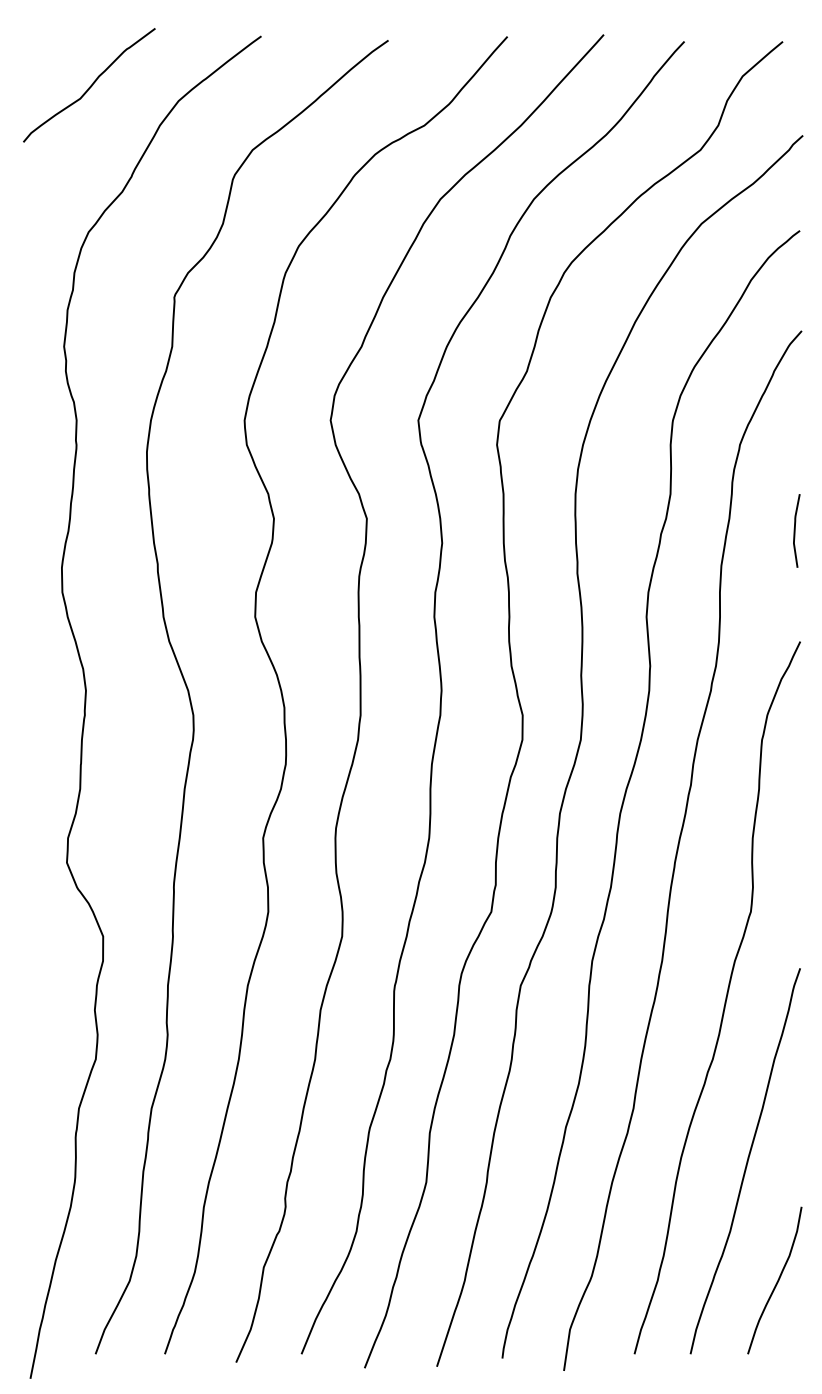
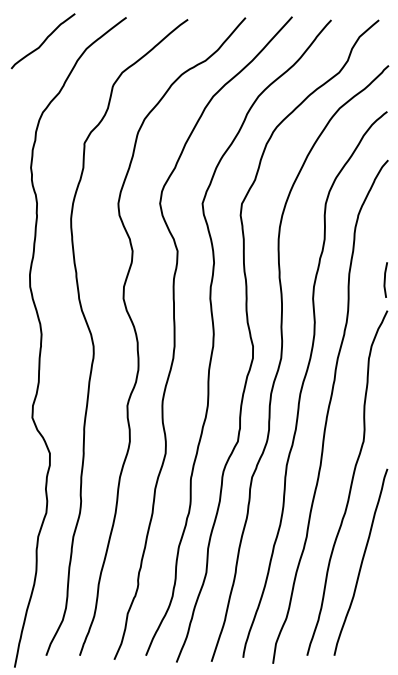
curve: (796, 529) -> (385, 279), moved
curve: (775, 1281) -> (375, 620), removed

